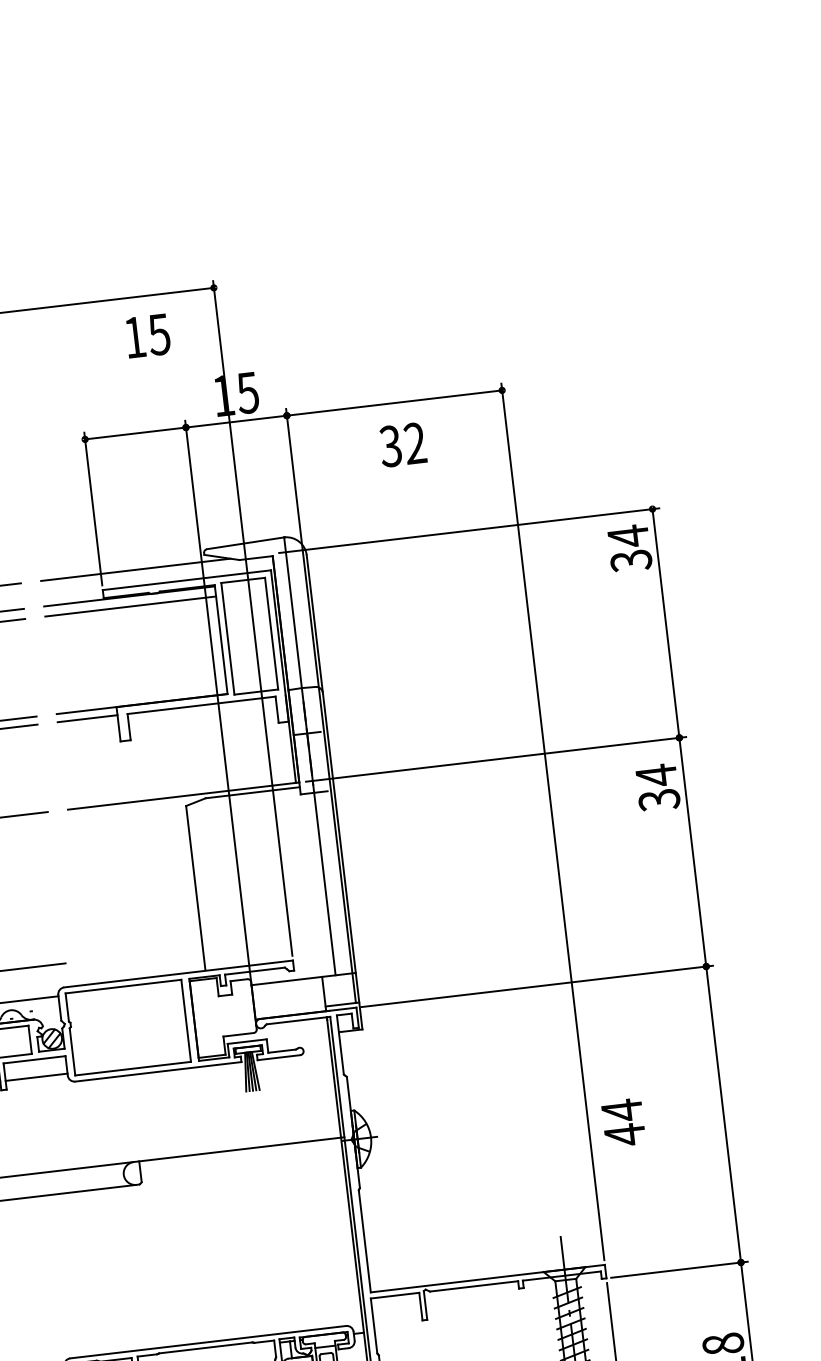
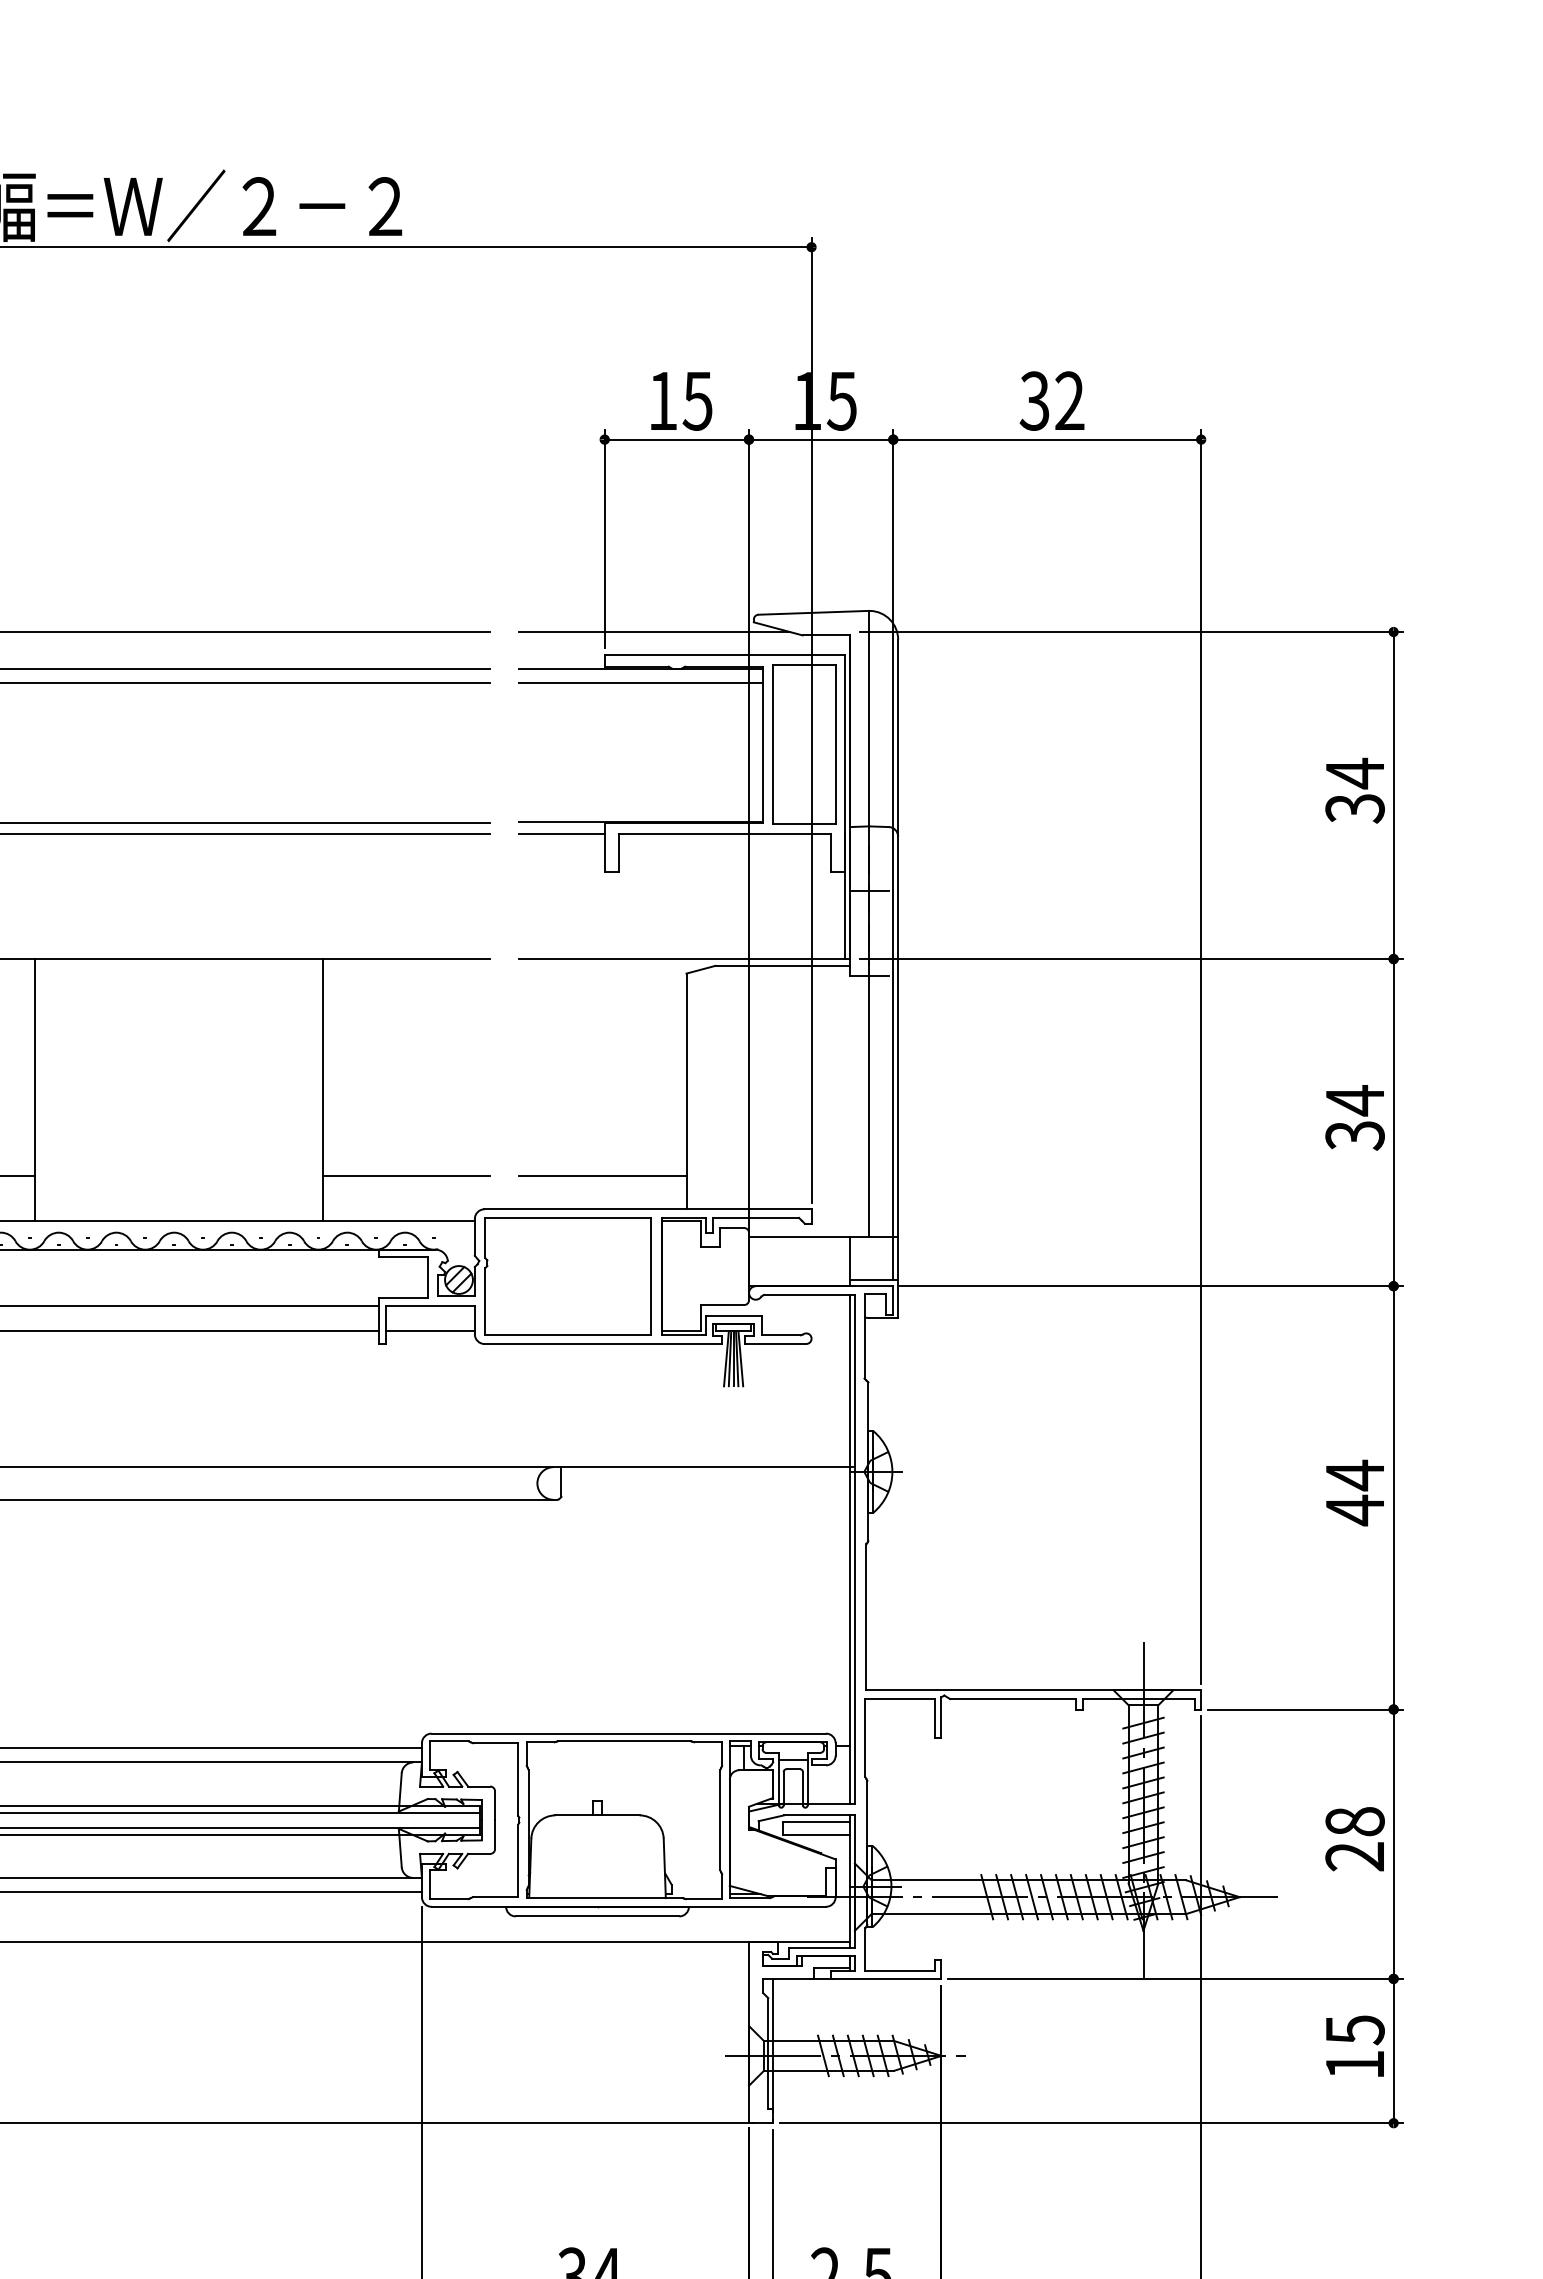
text: (147, 336) -> (681, 401), moved
text: (402, 444) -> (1051, 400), moved
text: (629, 548) -> (1354, 790), moved
text: (657, 787) -> (1354, 1117), moved
line: (143, 954) -> (602, 1175), added
text: (623, 1122) -> (1354, 1492), moved

